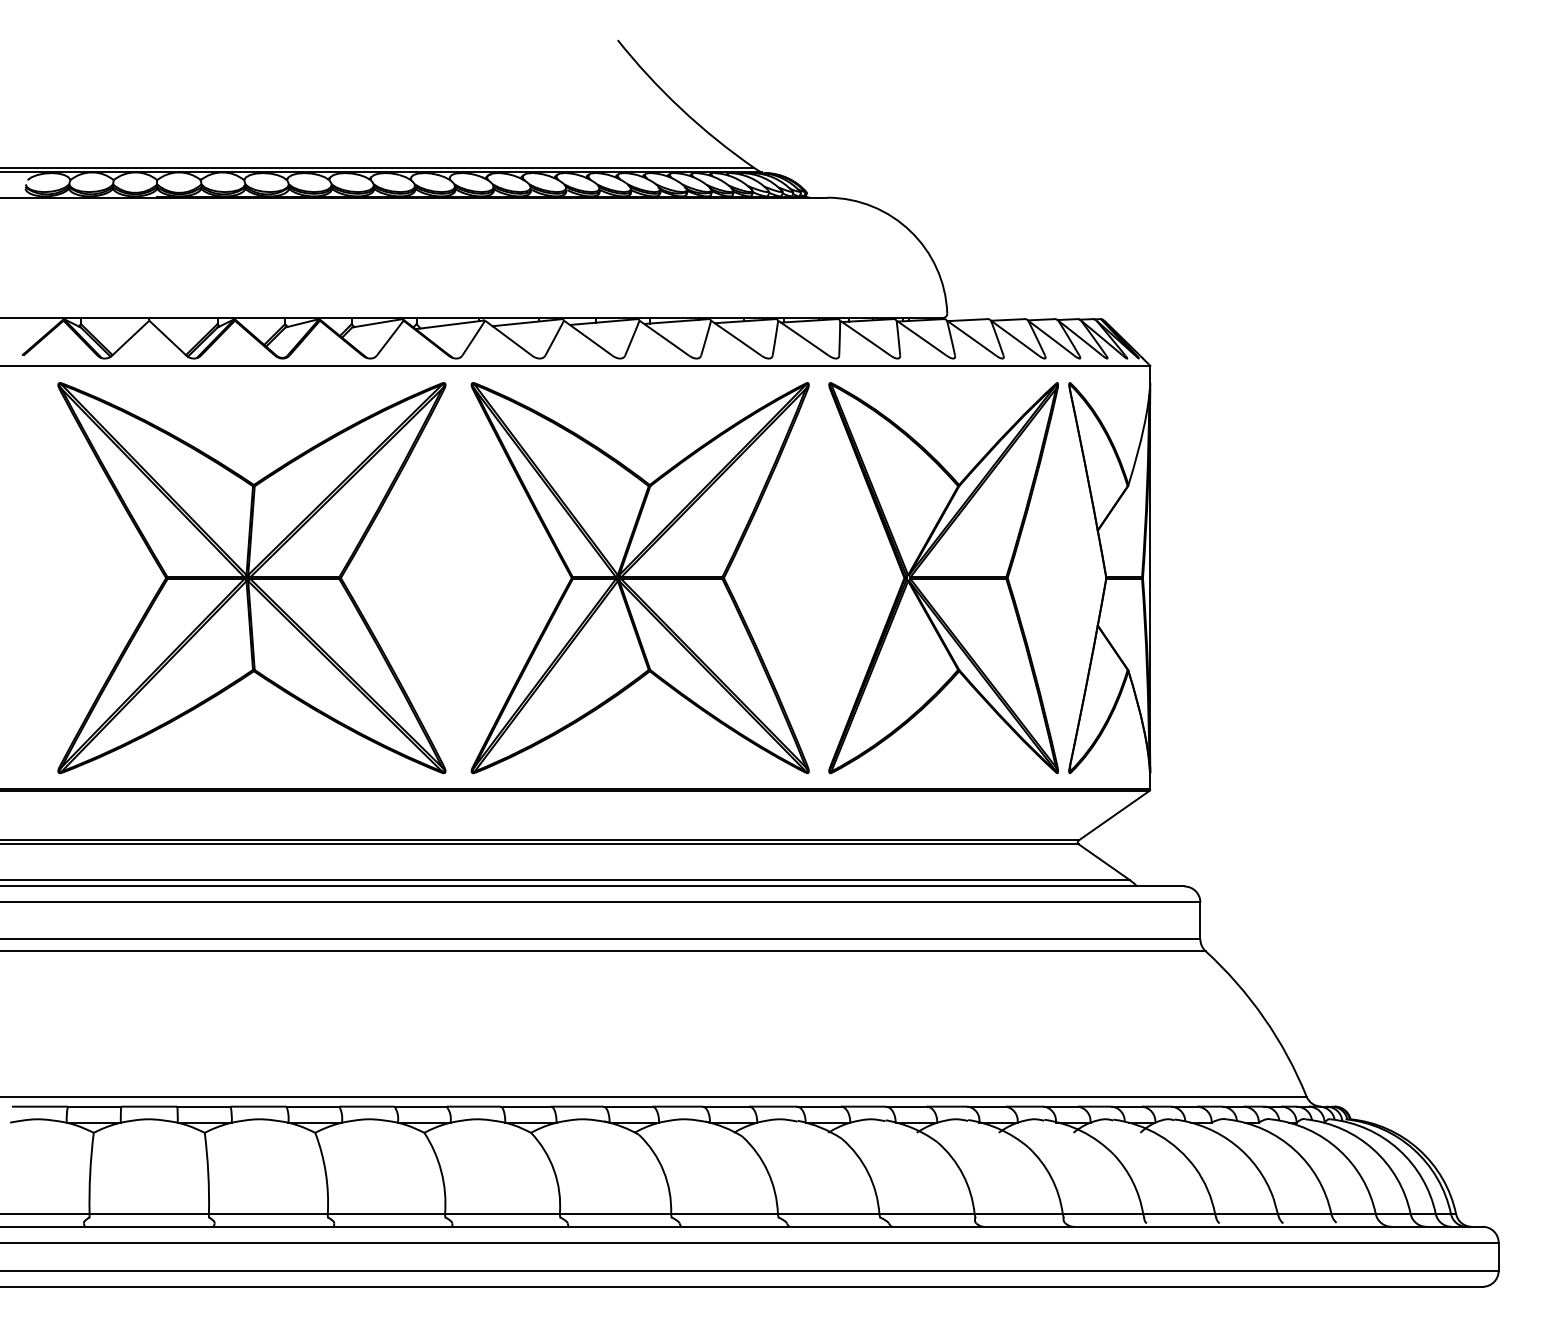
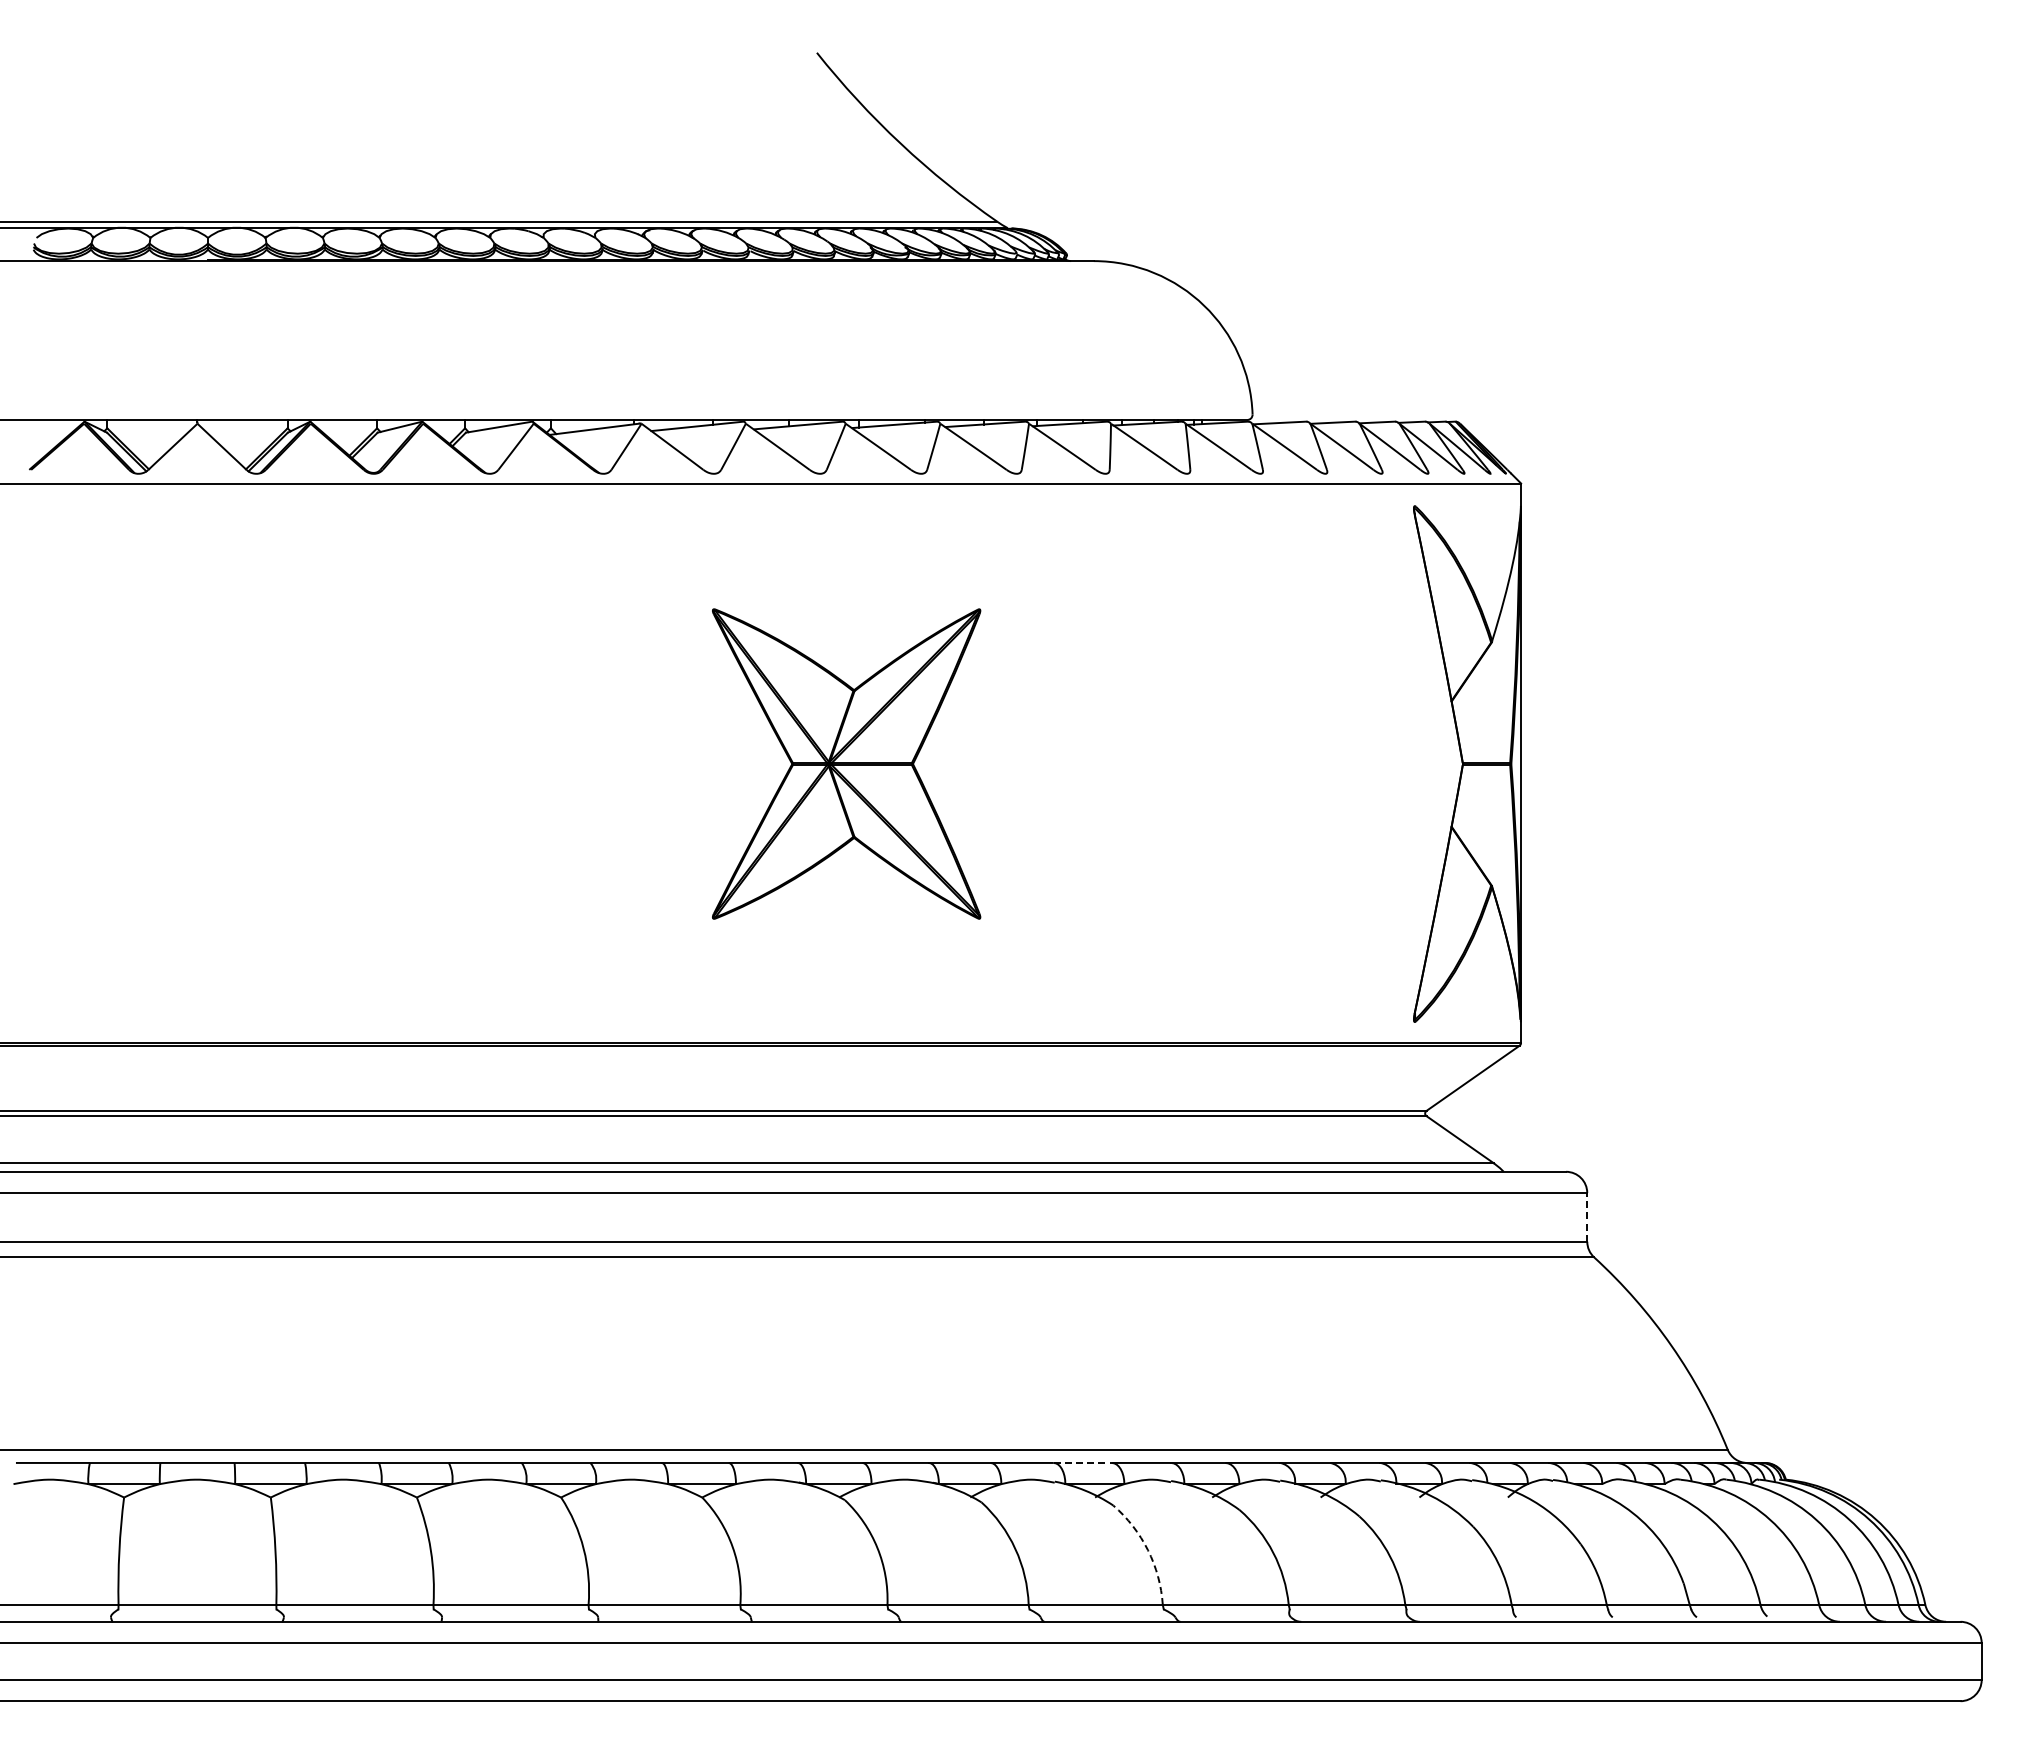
part: (252, 577) -> (333, 763), removed
part: (640, 577) -> (846, 763), size x0.6
part: (943, 577) -> (1247, 763), removed
line: (1200, 920) -> (1587, 1216), solid -> dashed
line: (819, 1106) -> (1083, 1462), solid -> dashed
arc: (868, 1172) -> (1148, 1550), solid -> dashed

